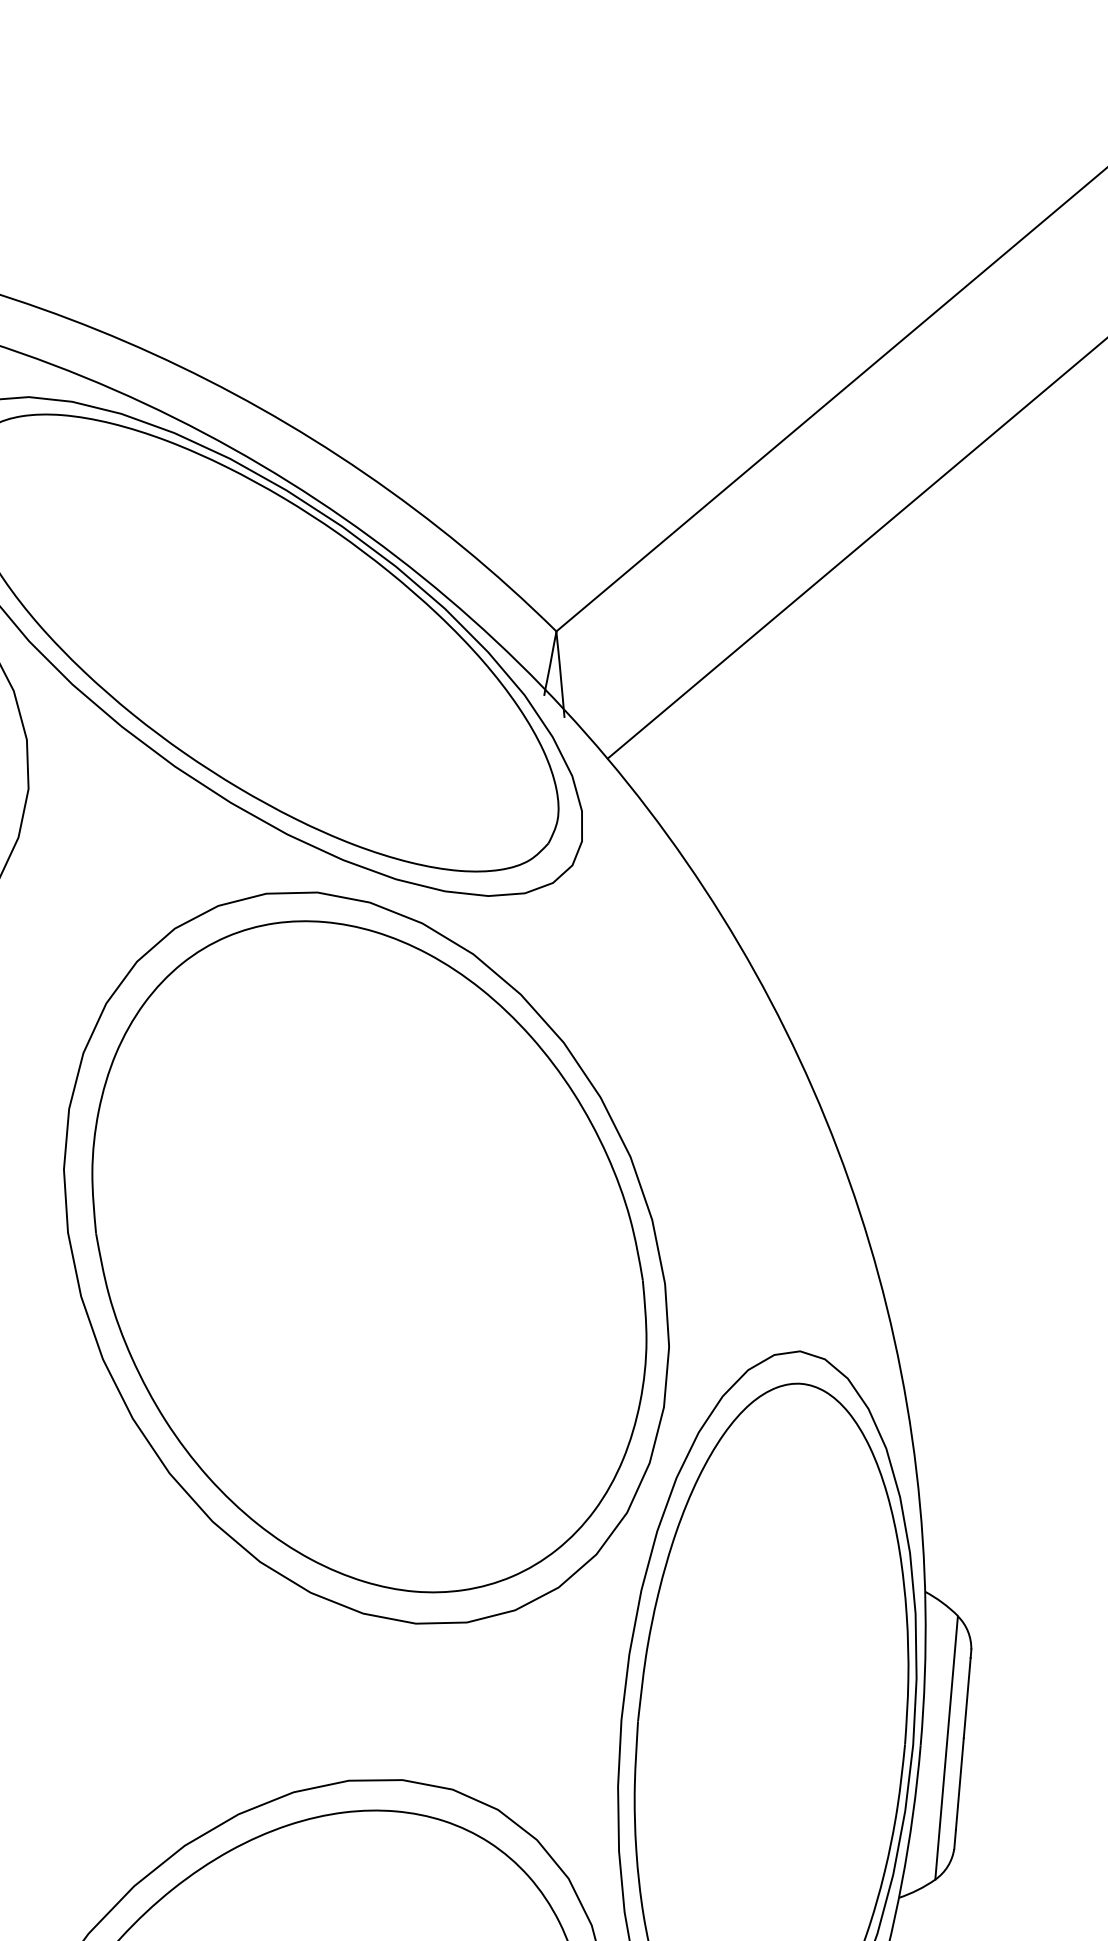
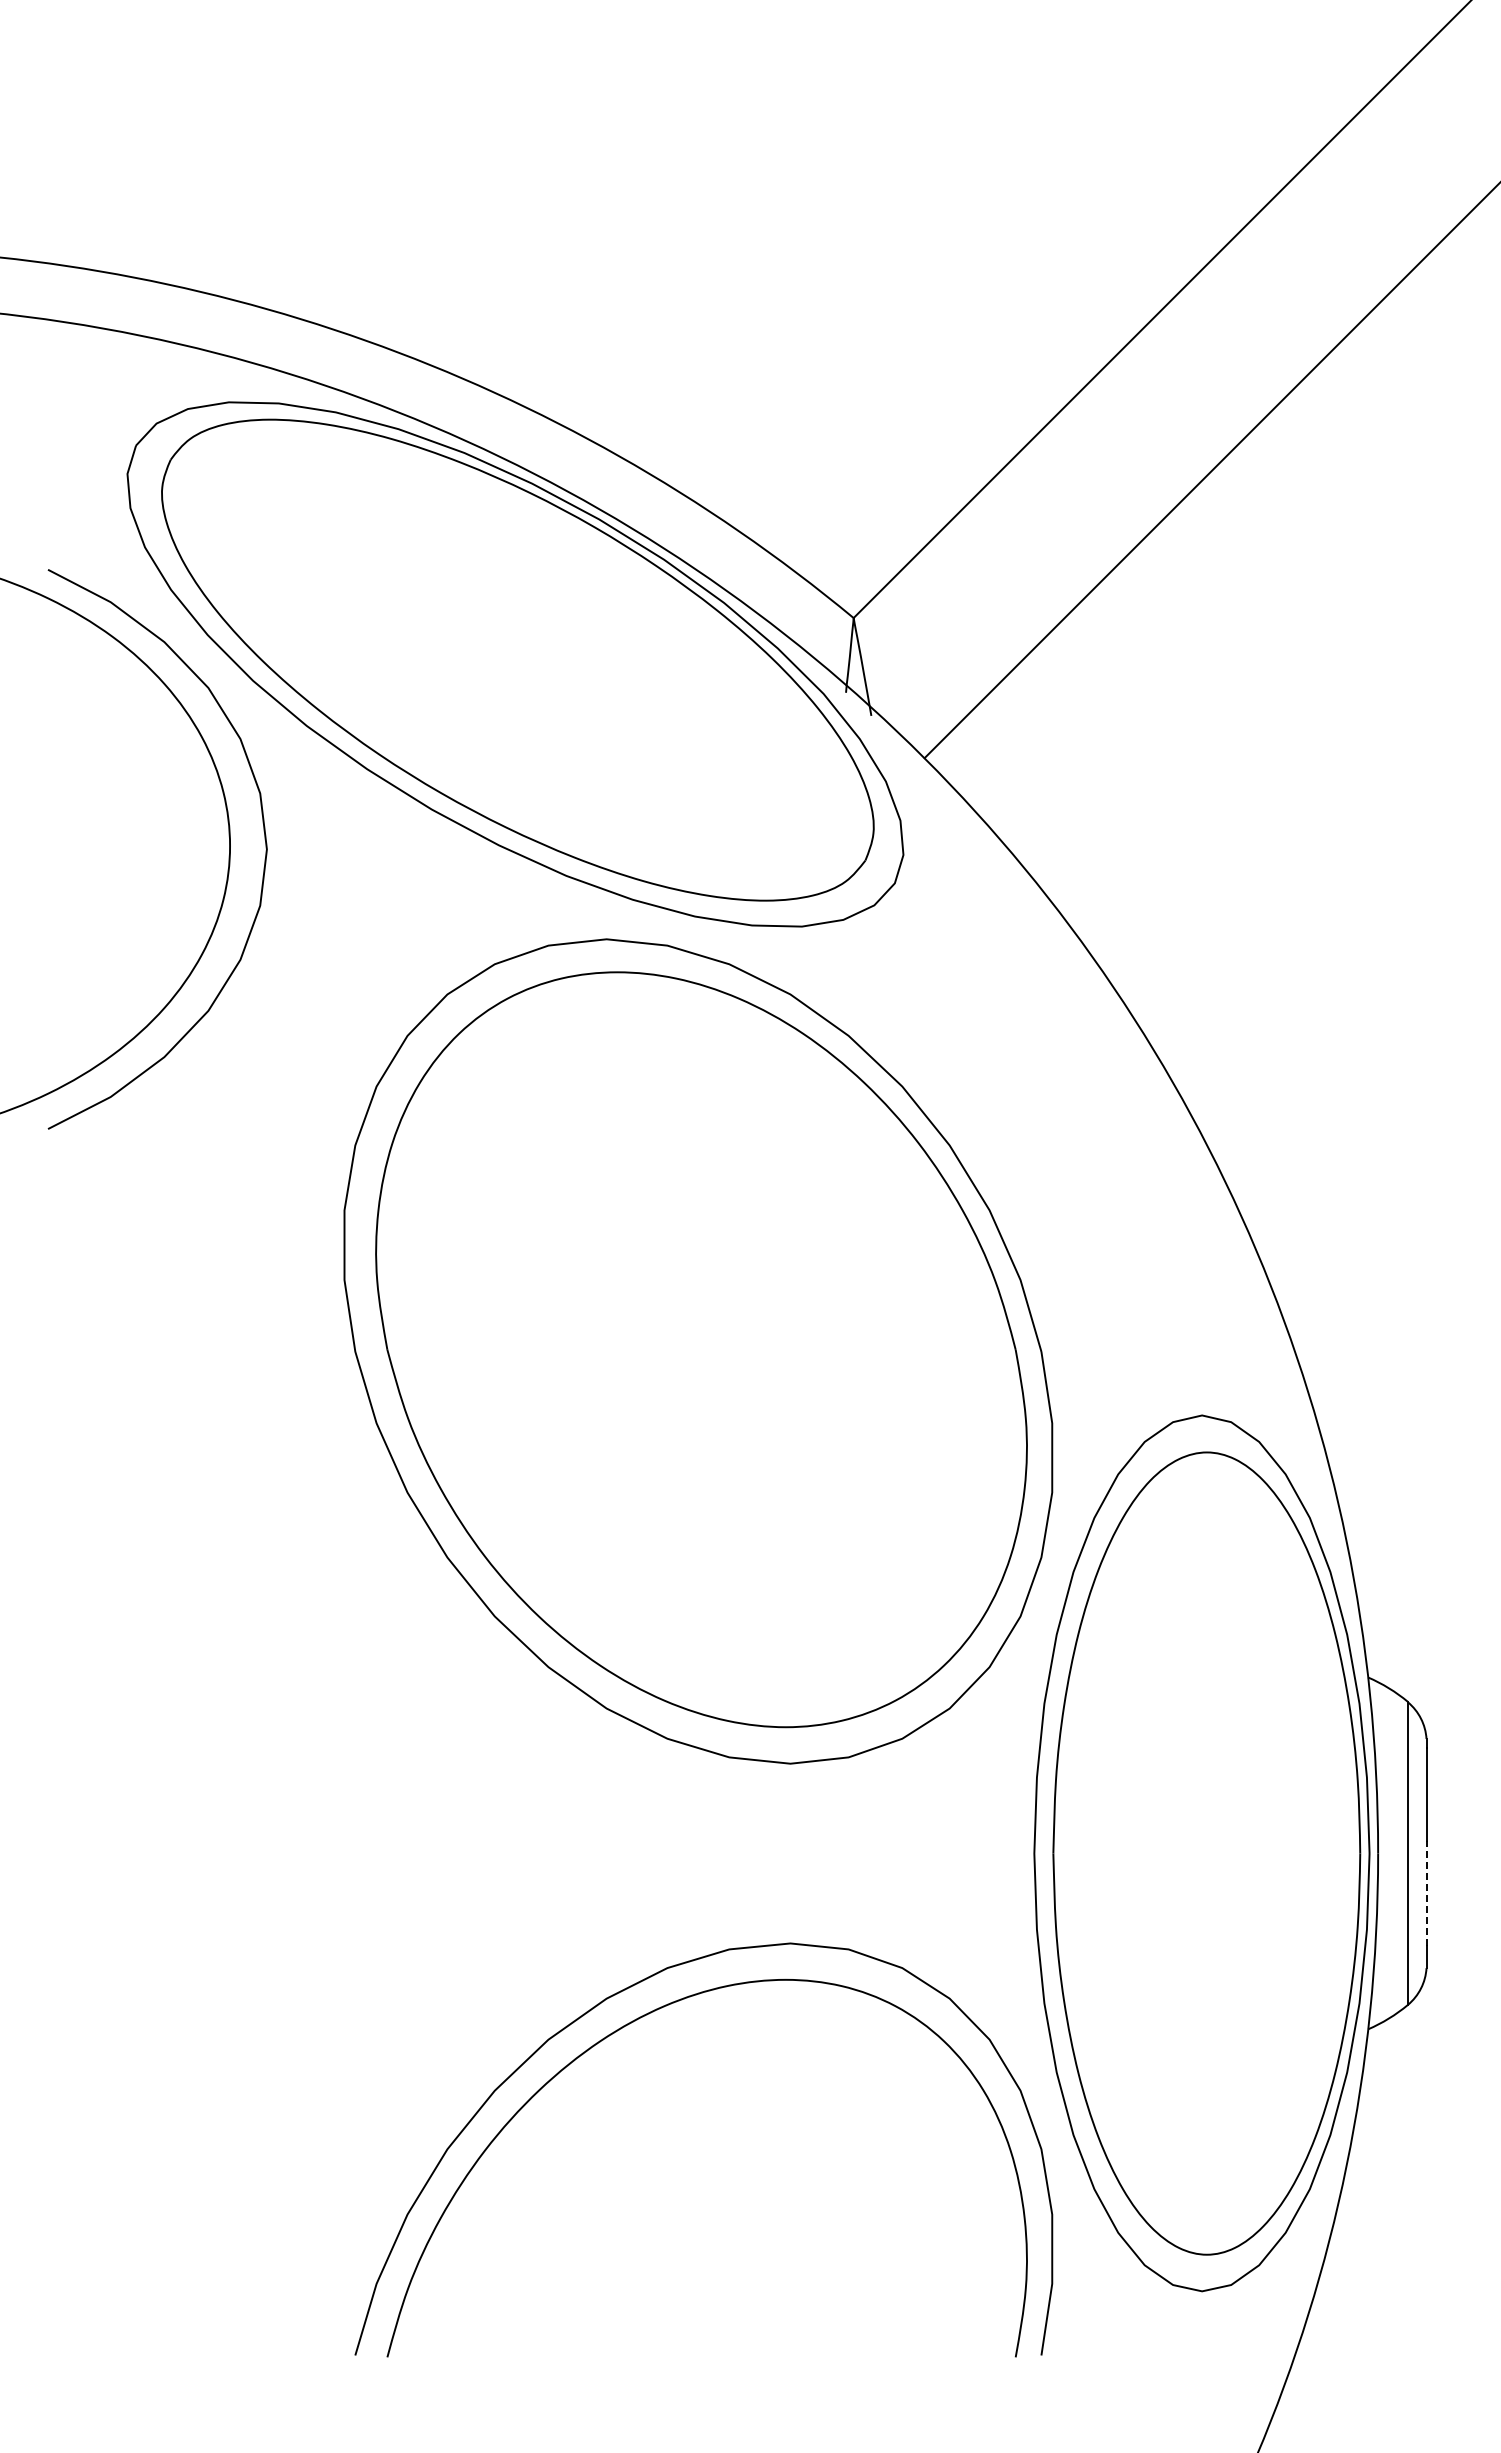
line: (959, 1784) -> (1426, 1893), solid -> dashed

